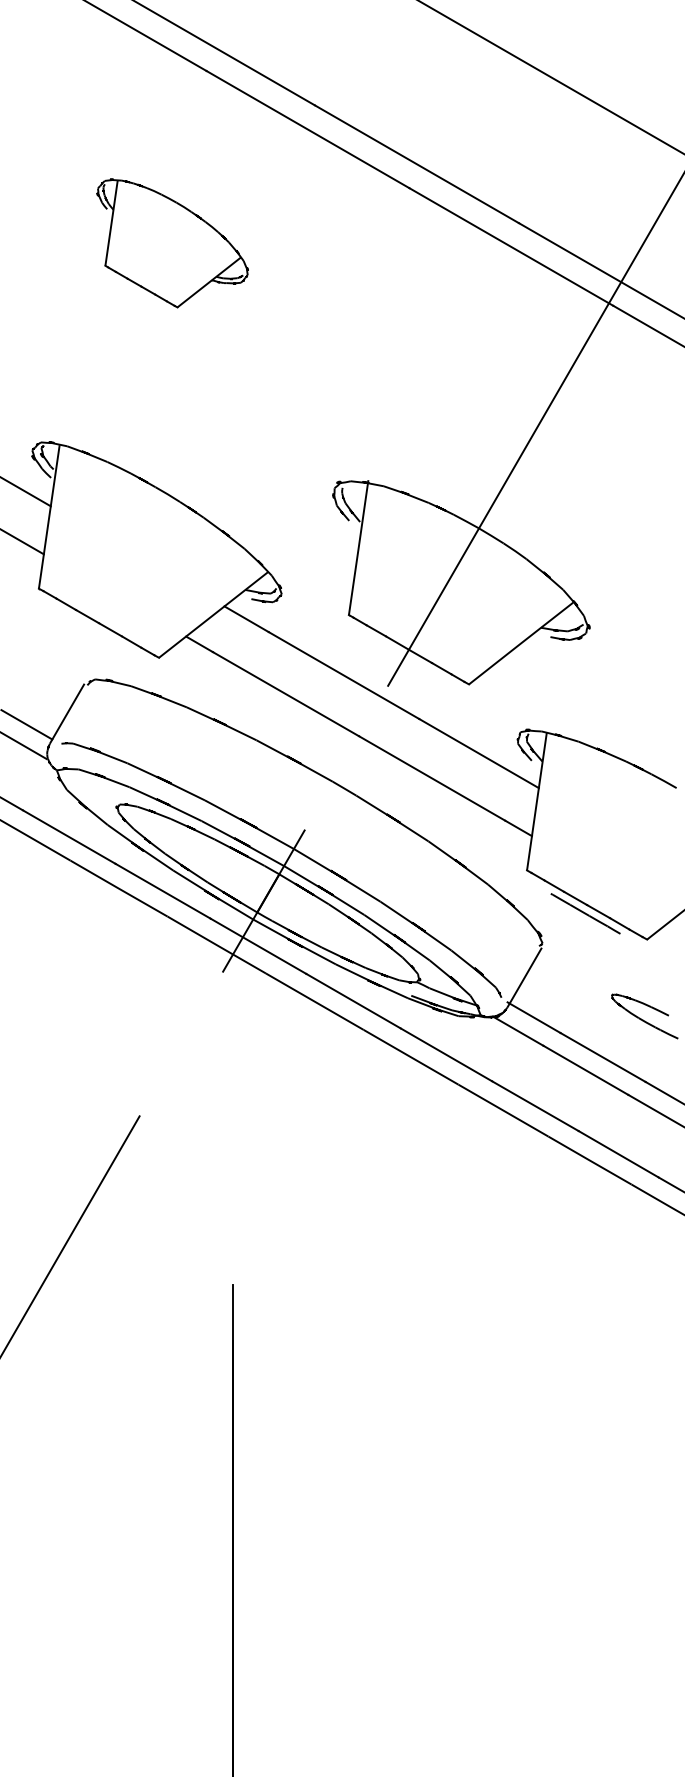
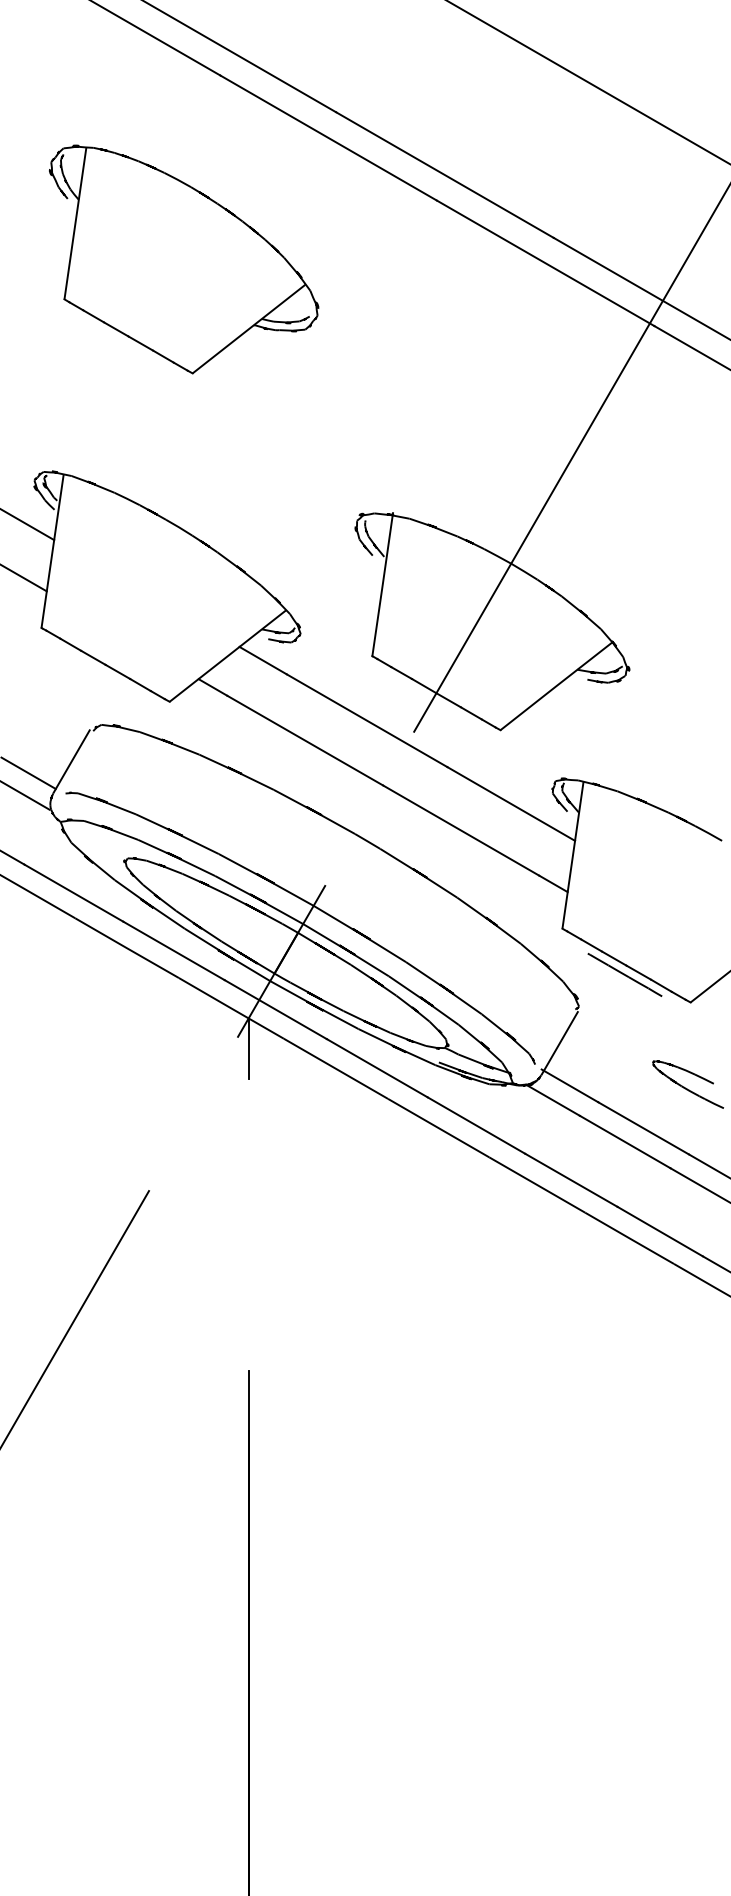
part: (172, 243) -> (184, 259), size x1.67
line: (232, 982) -> (248, 1048), added

